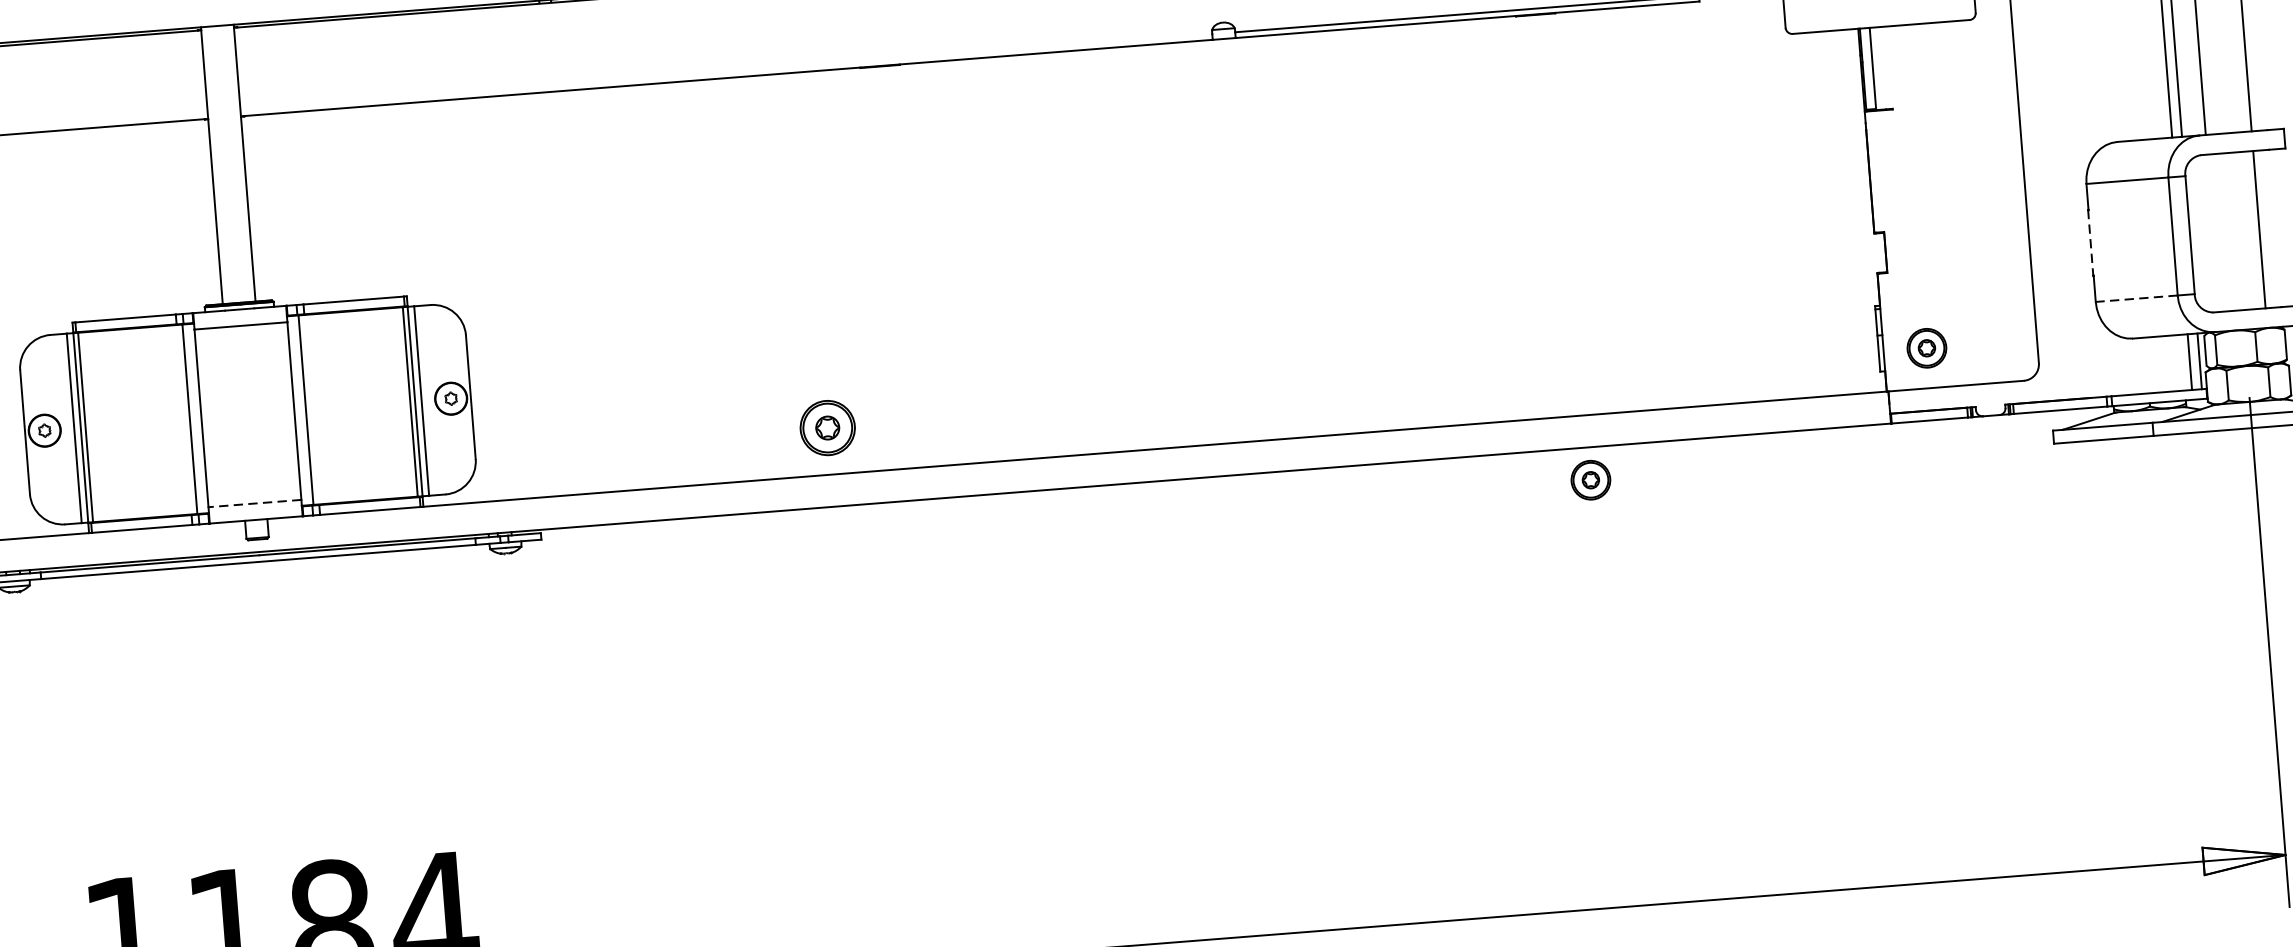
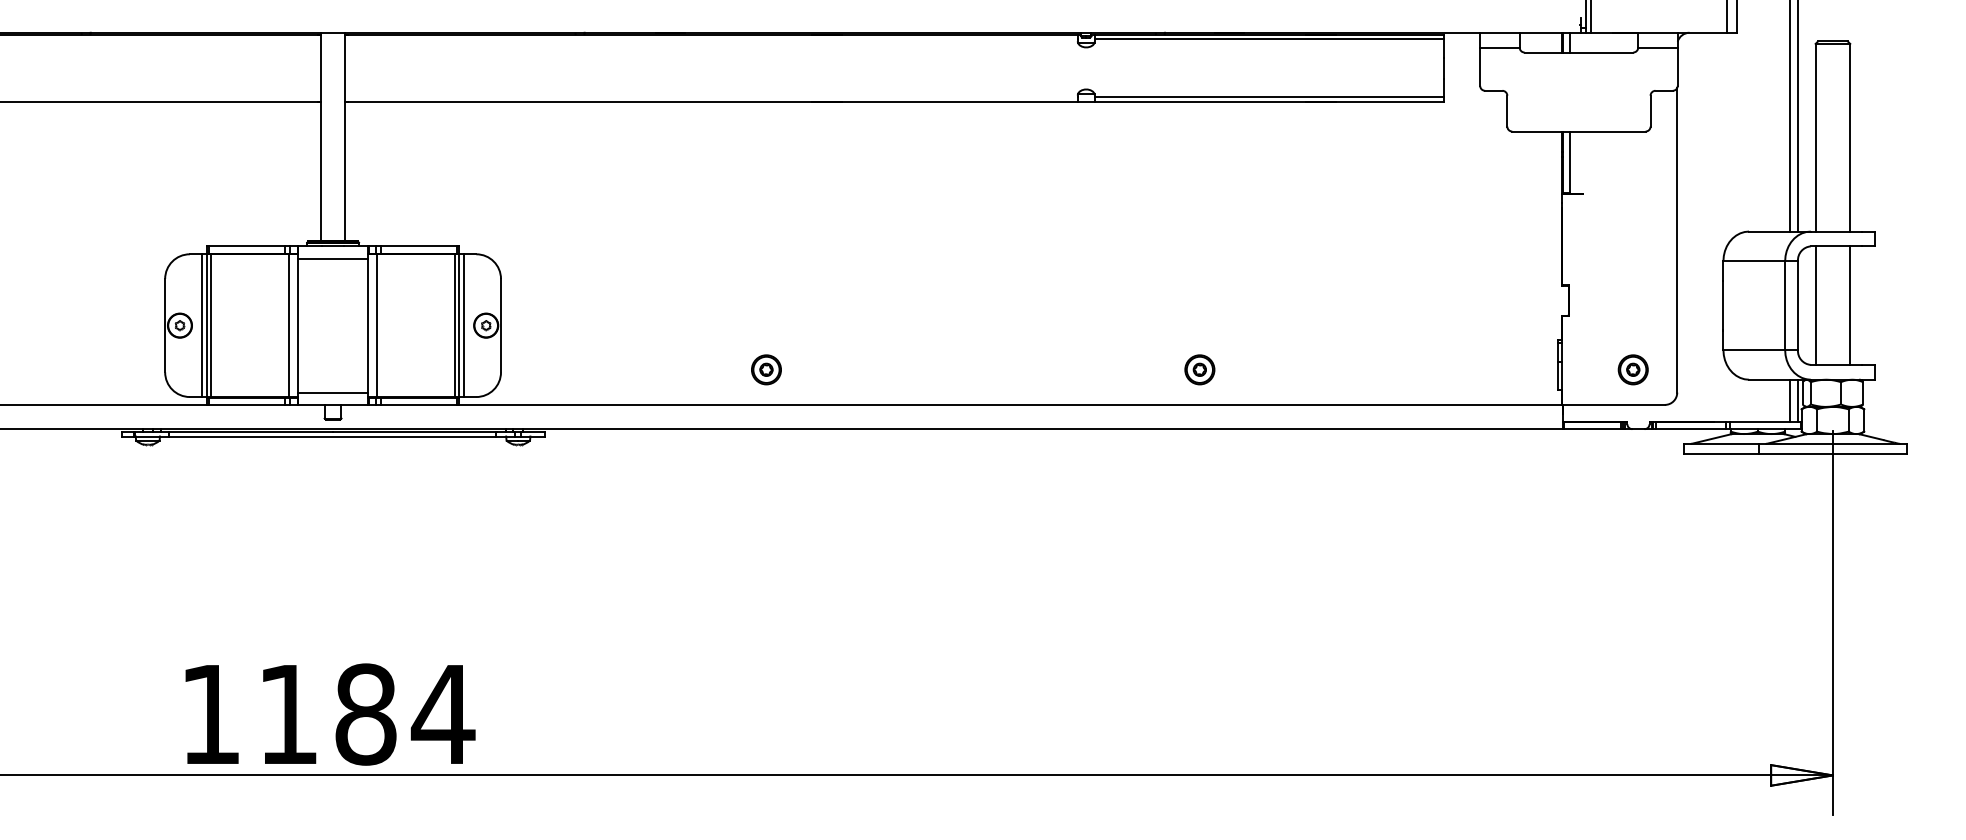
line: (2213, 233) -> (1815, 305), added
line: (2091, 242) -> (1723, 305), dashed -> solid
line: (2137, 299) -> (1754, 350), dashed -> solid
part: (1925, 347) -> (1632, 369), moved
part: (827, 427) -> (766, 369), size x0.71
part: (1590, 479) -> (1199, 369), moved
line: (255, 503) -> (333, 392), dashed -> solid

